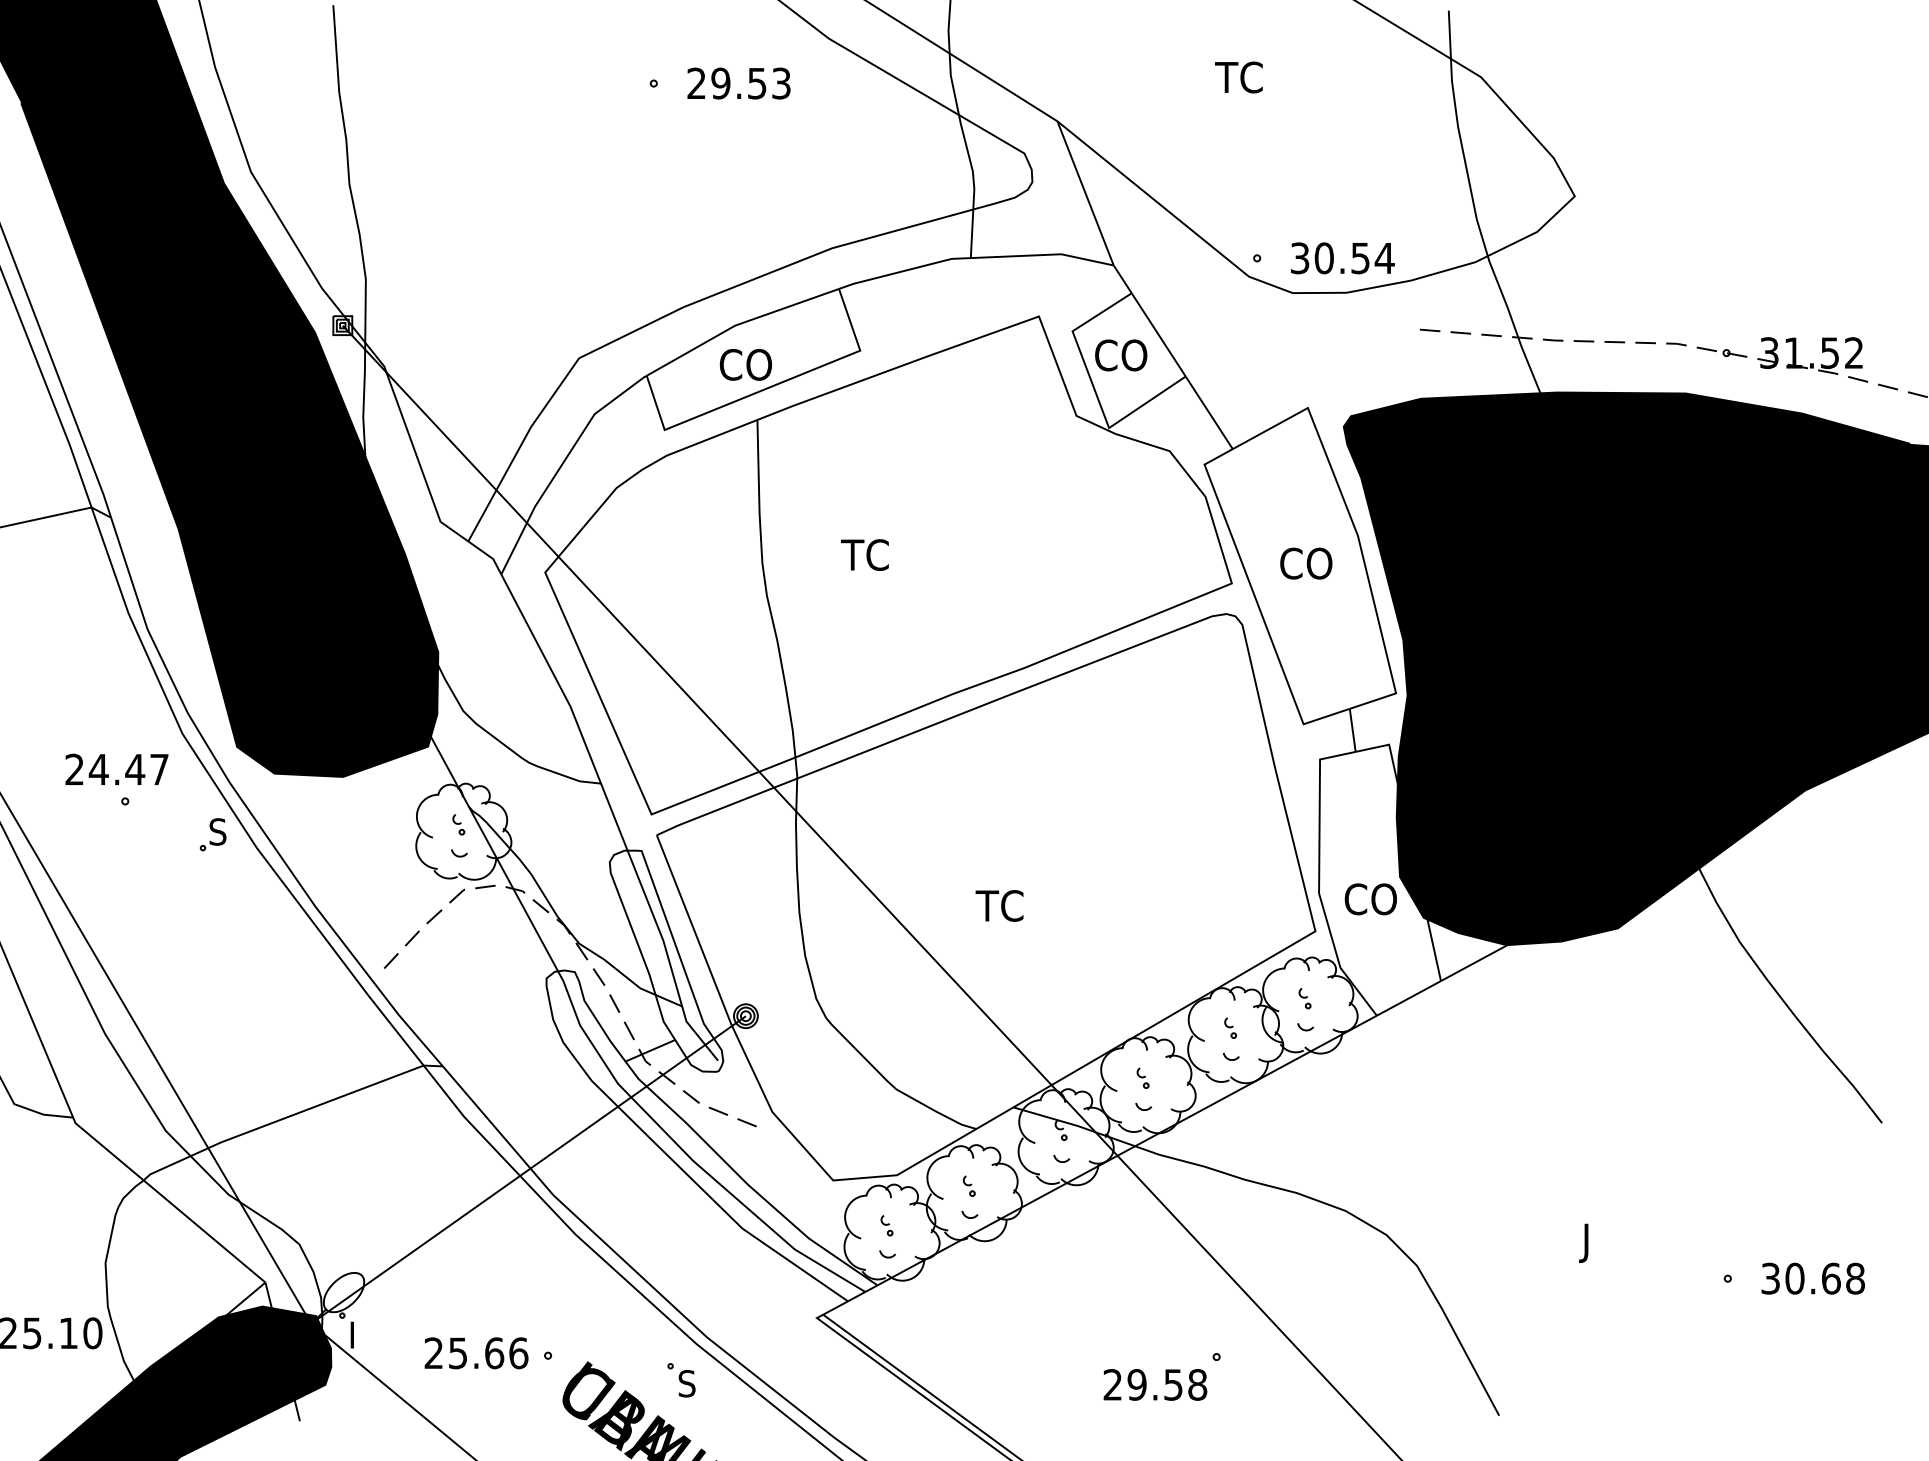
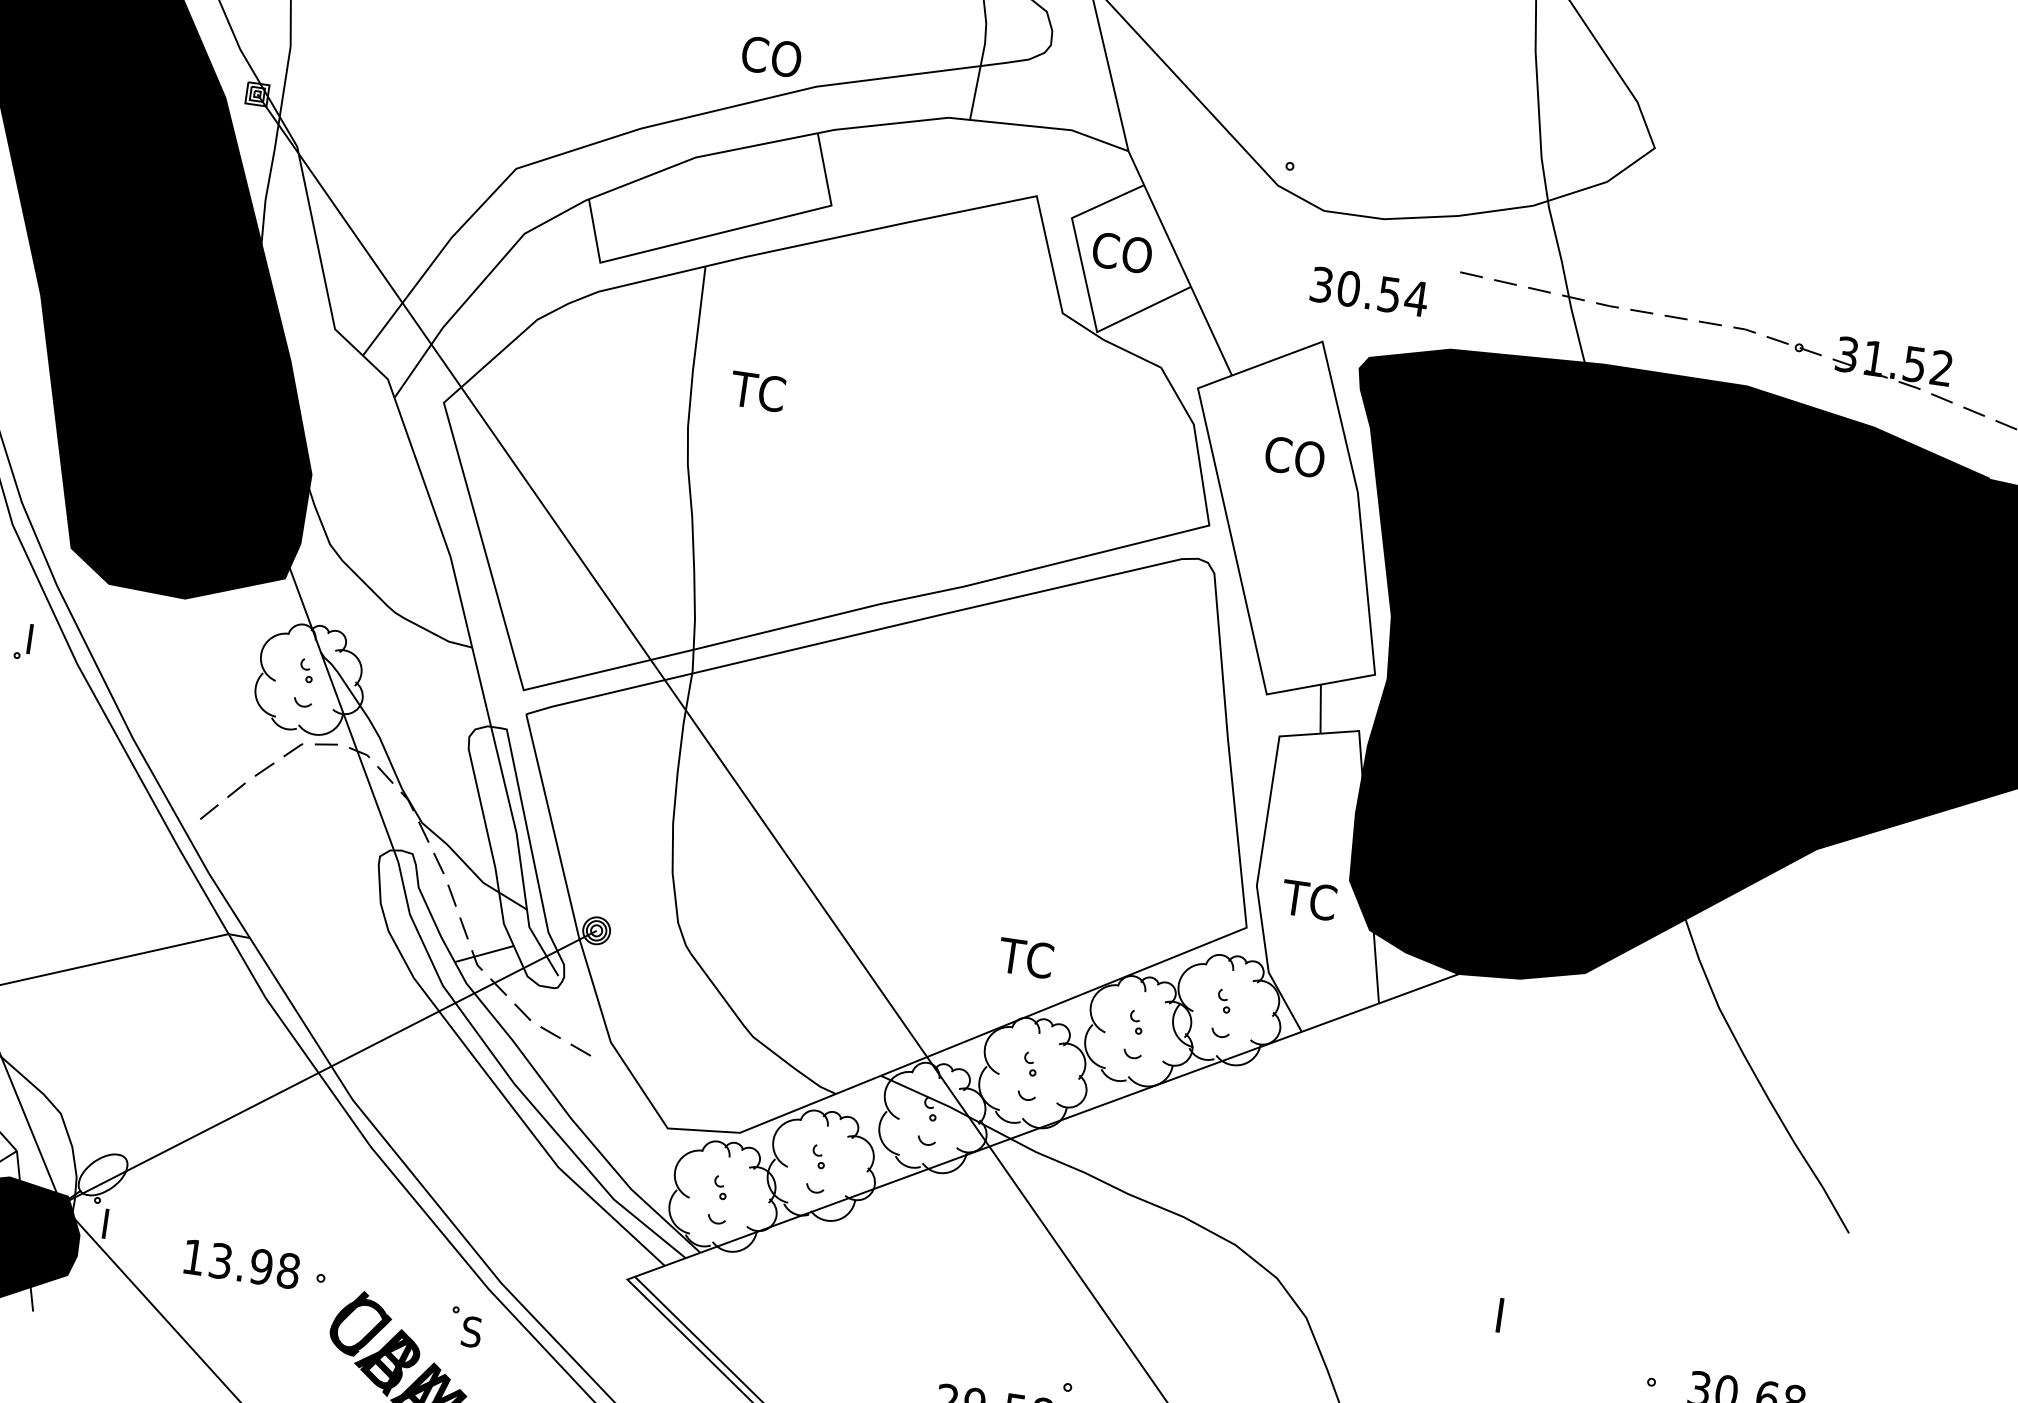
text: (1342, 258) -> (1369, 291), moved
text: (745, 364) -> (771, 56), moved
text: (864, 554) -> (757, 390), moved
text: (1306, 563) -> (1295, 456), moved
text: (217, 831) -> (35, 639), S -> I
text: (1369, 899) -> (1312, 900), CO -> TC
text: (999, 905) -> (1025, 957), moved
text: (1583, 1258) -> (1493, 1336), J -> I
text: (476, 1353) -> (241, 1264), 25.66 -> 13.98

